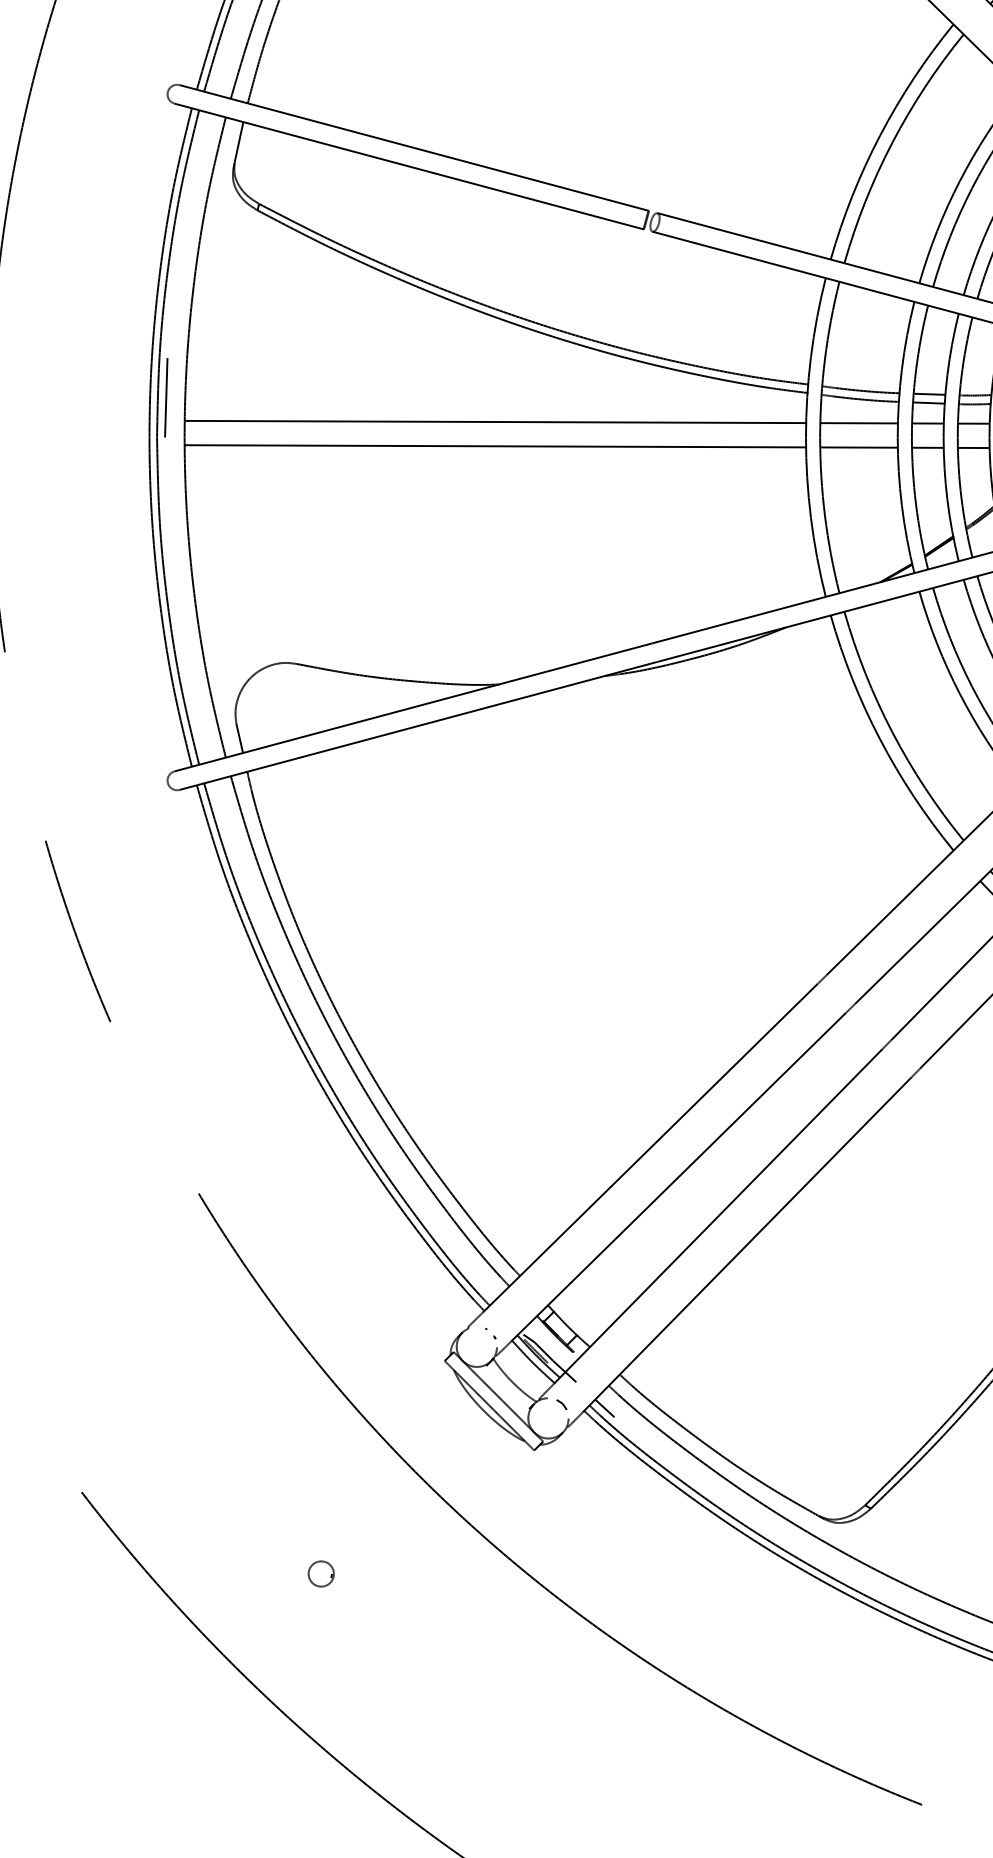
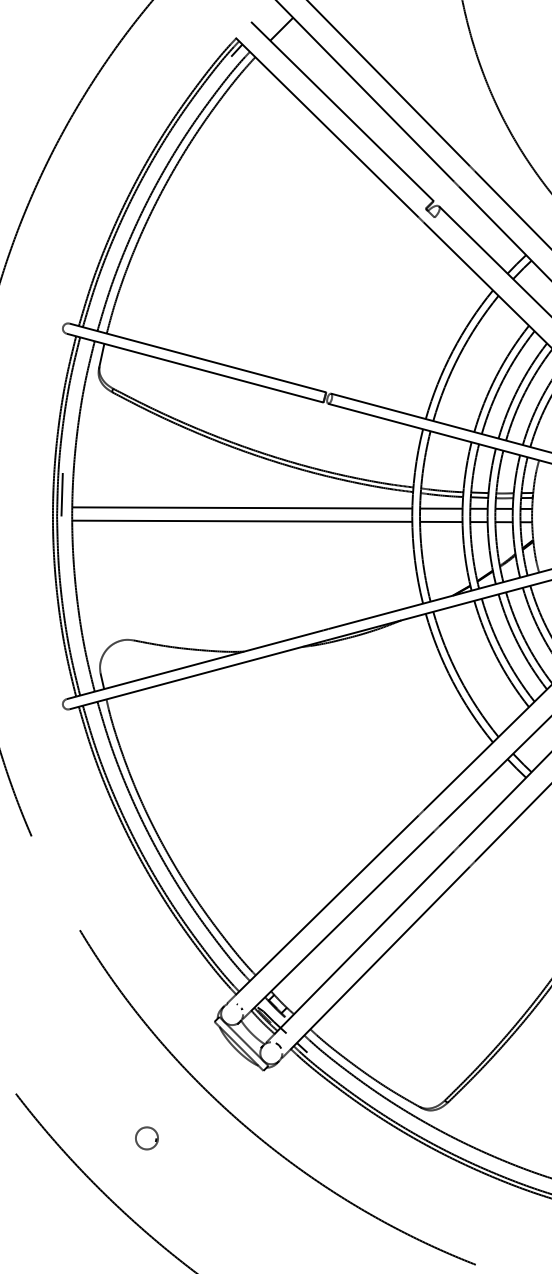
part: (320, 1574) -> (146, 1138), size x1.6

